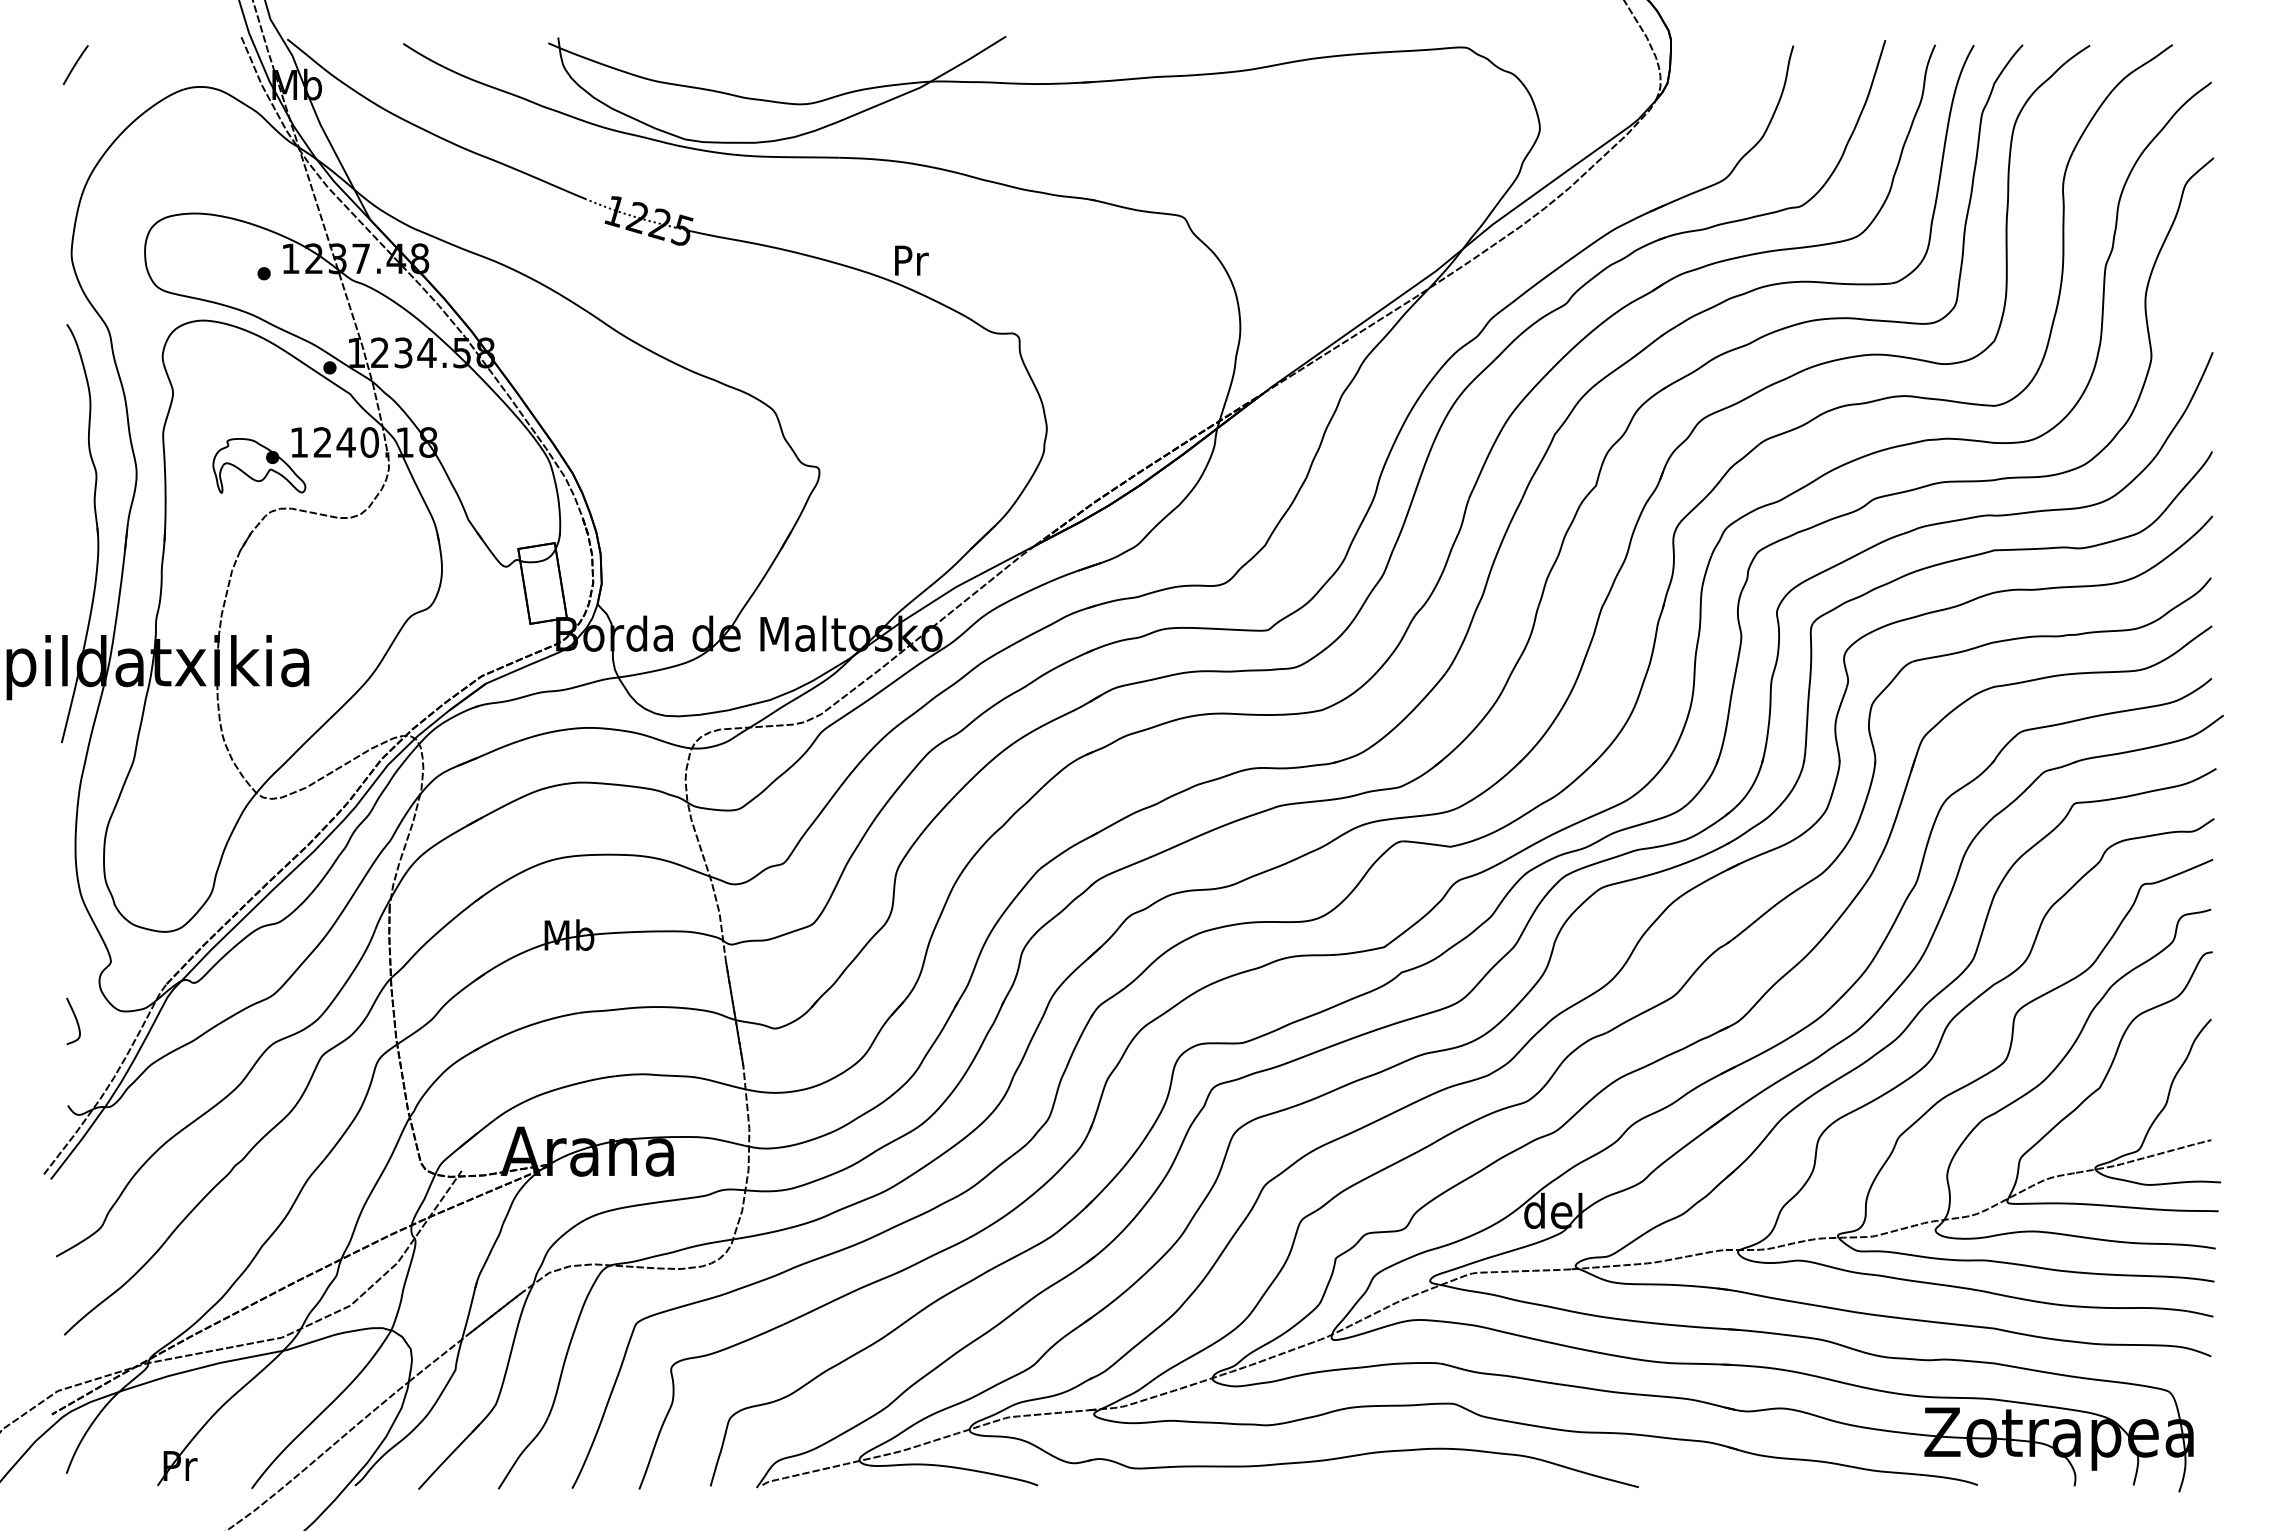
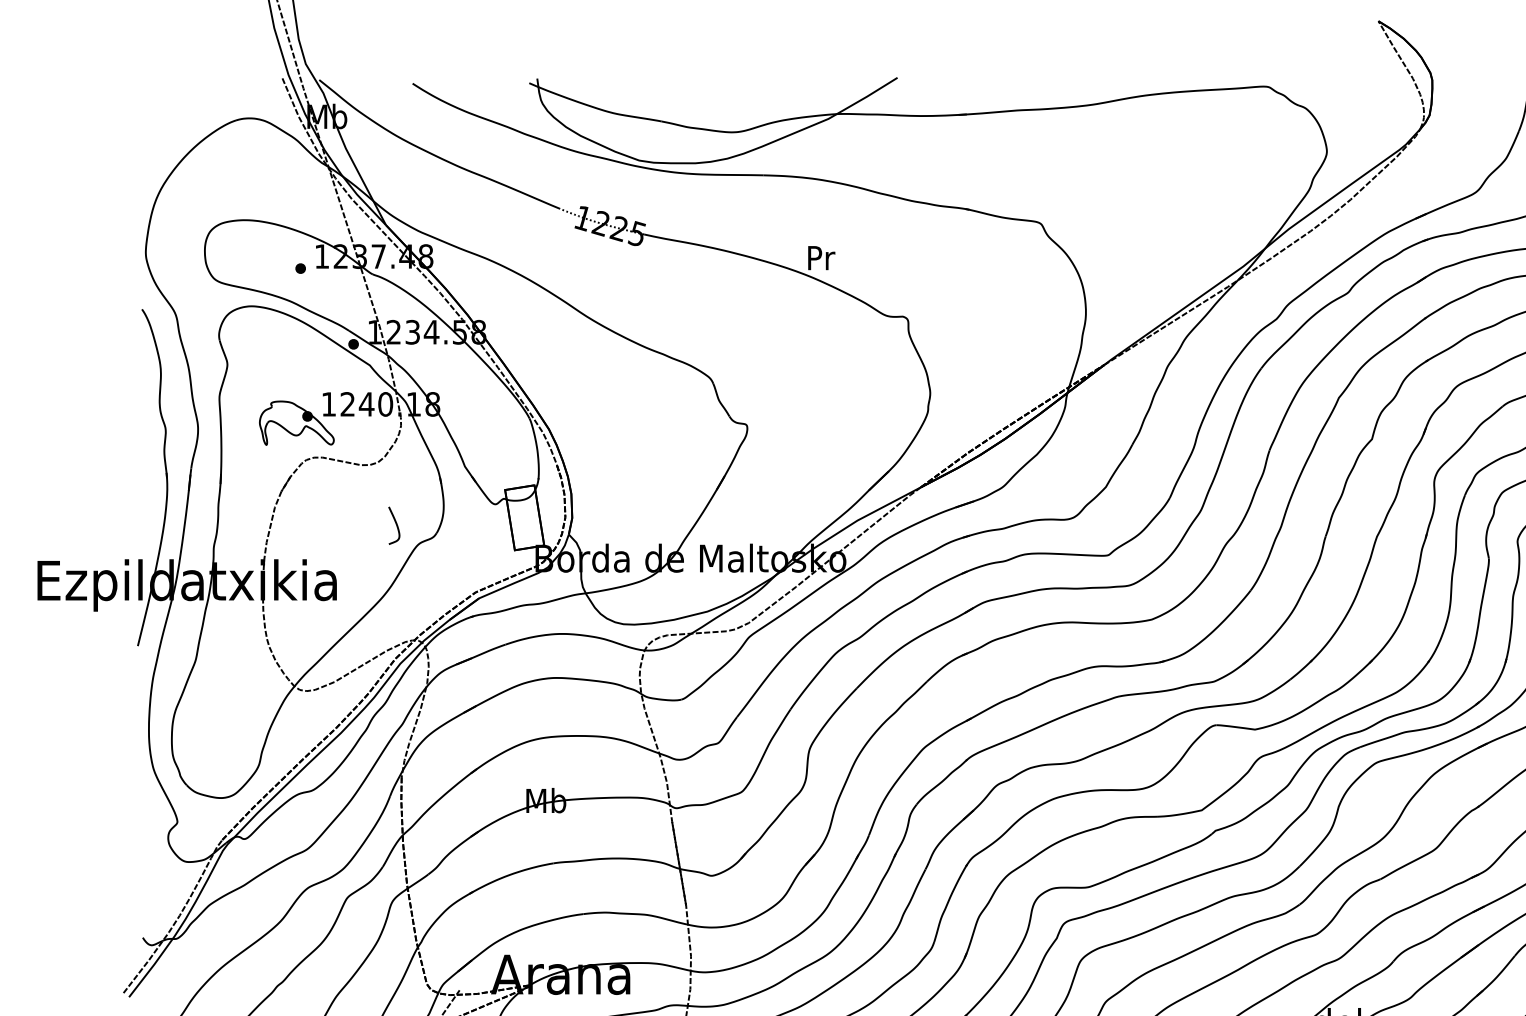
line: (75, 64) -> (148, 100), removed
curve: (75, 1020) -> (395, 525), moved

